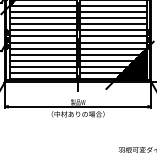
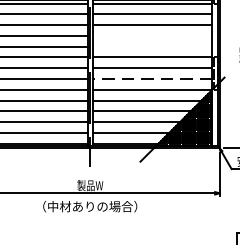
line: (112, 18) -> (151, 36), removed
line: (112, 24) -> (151, 46), removed
line: (113, 42) -> (153, 79), solid -> dashed

